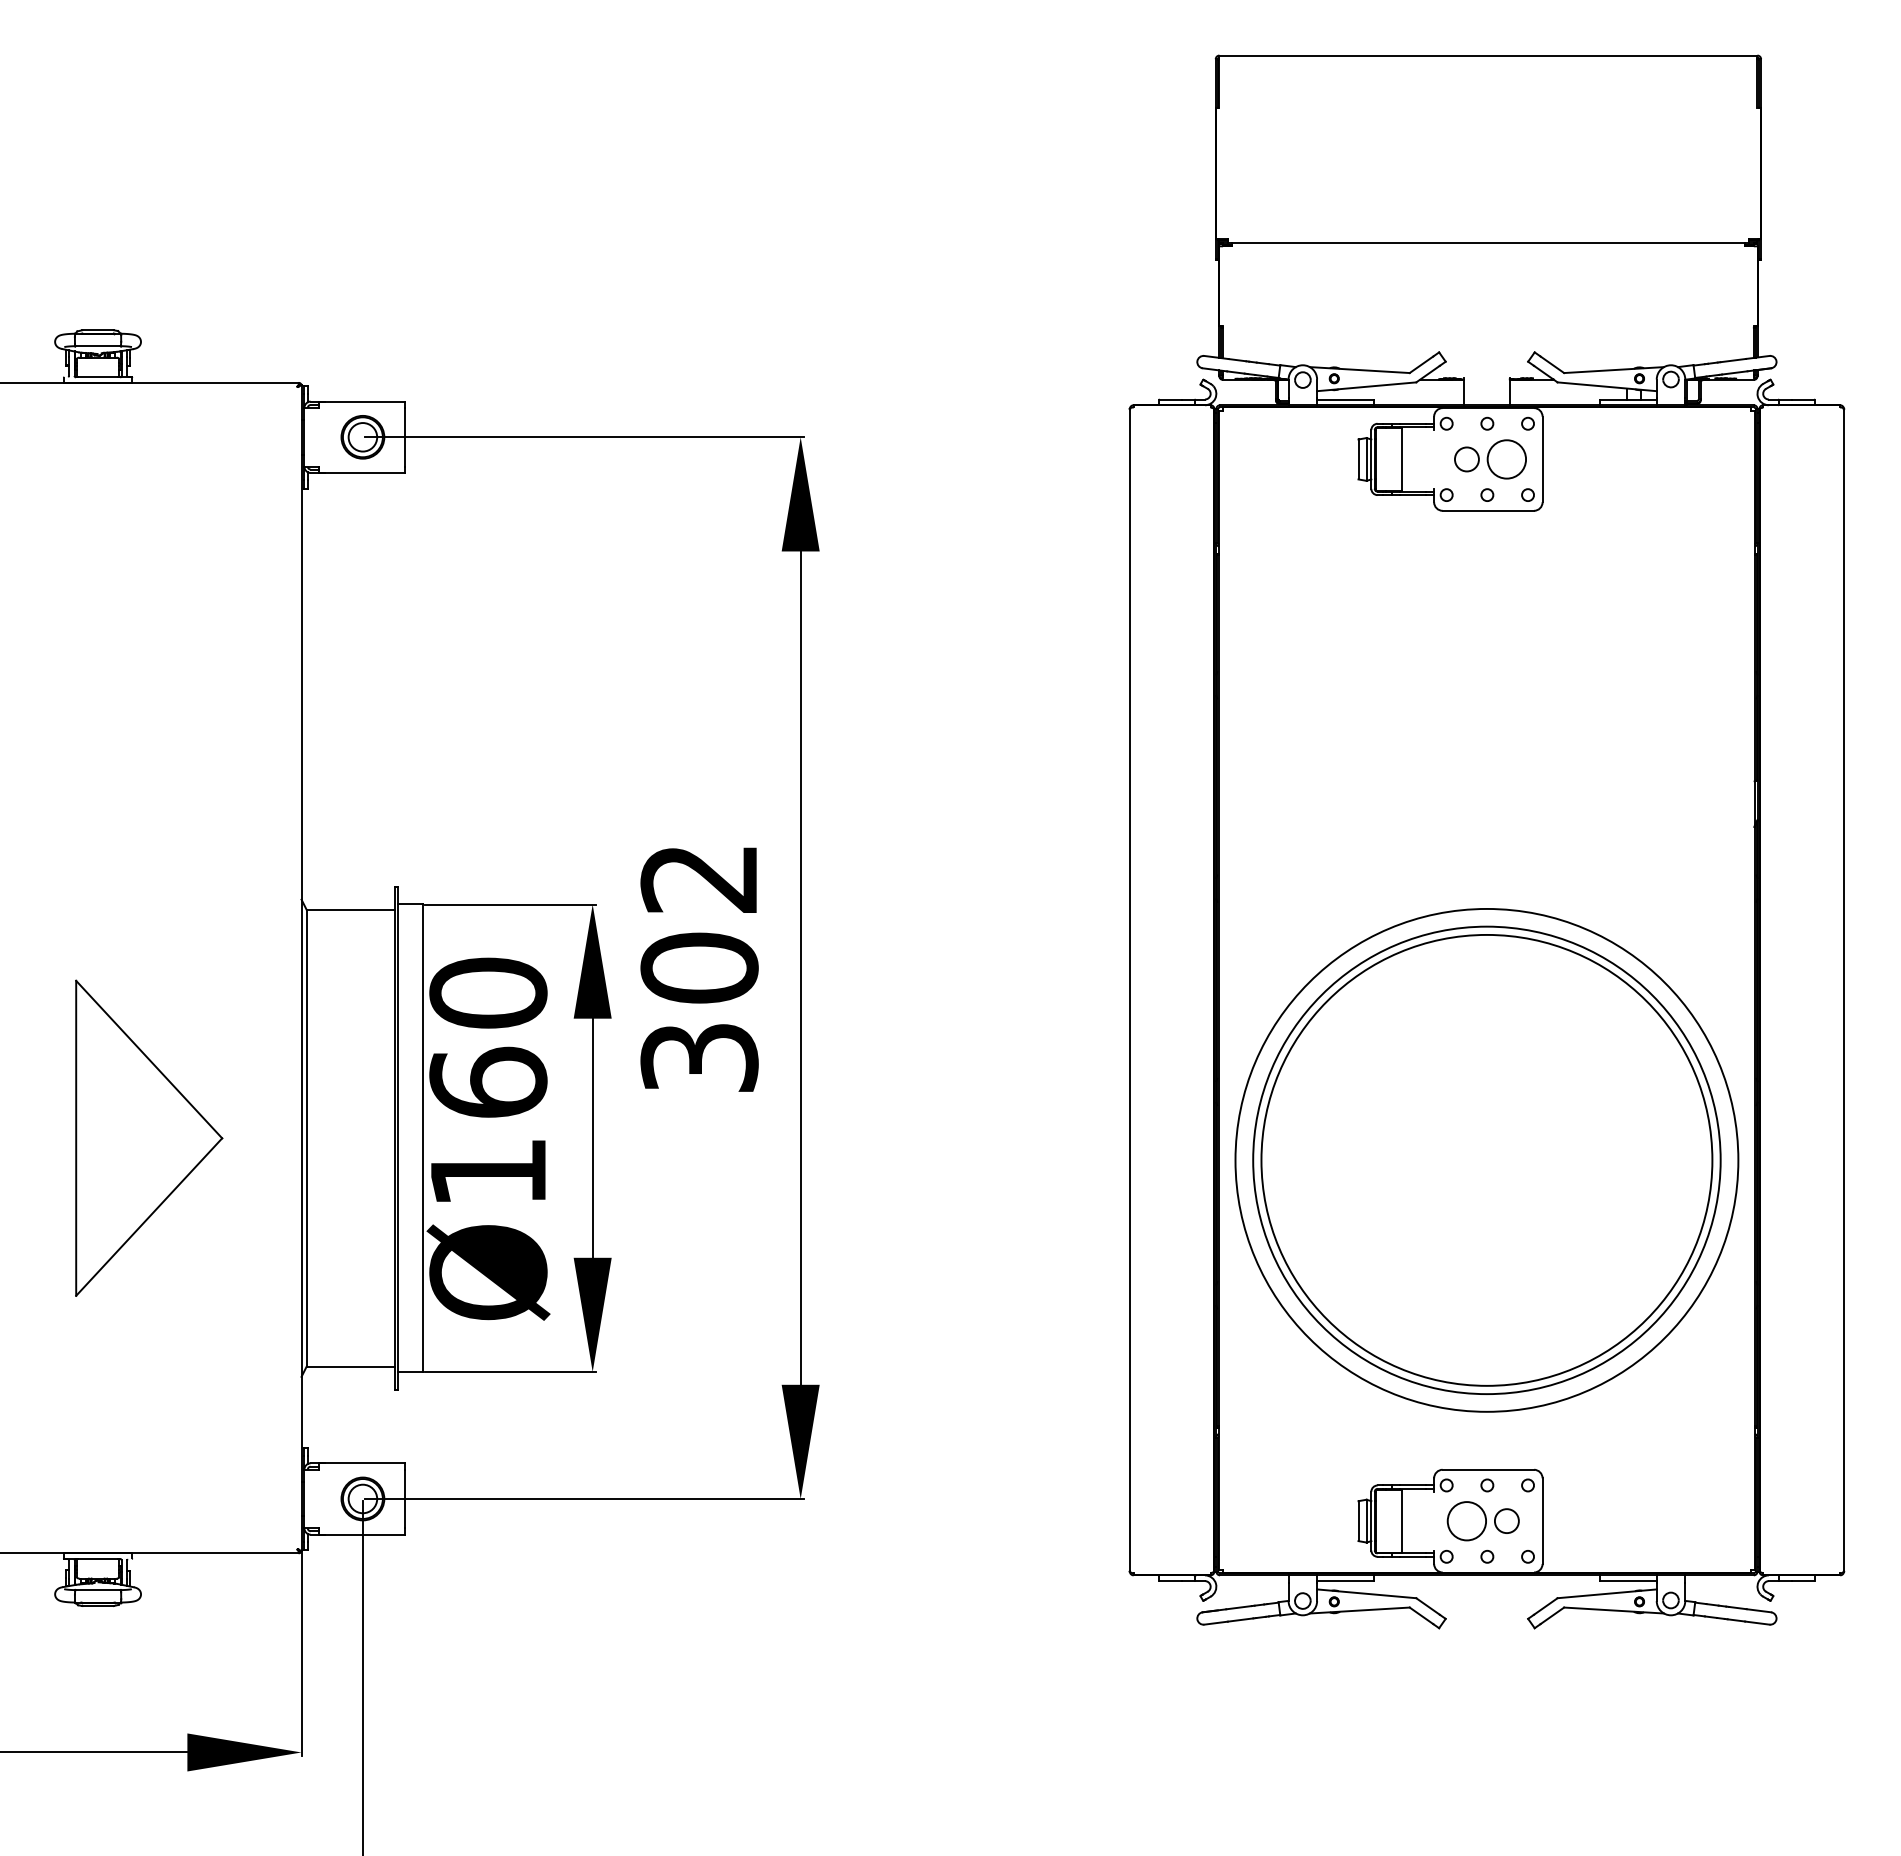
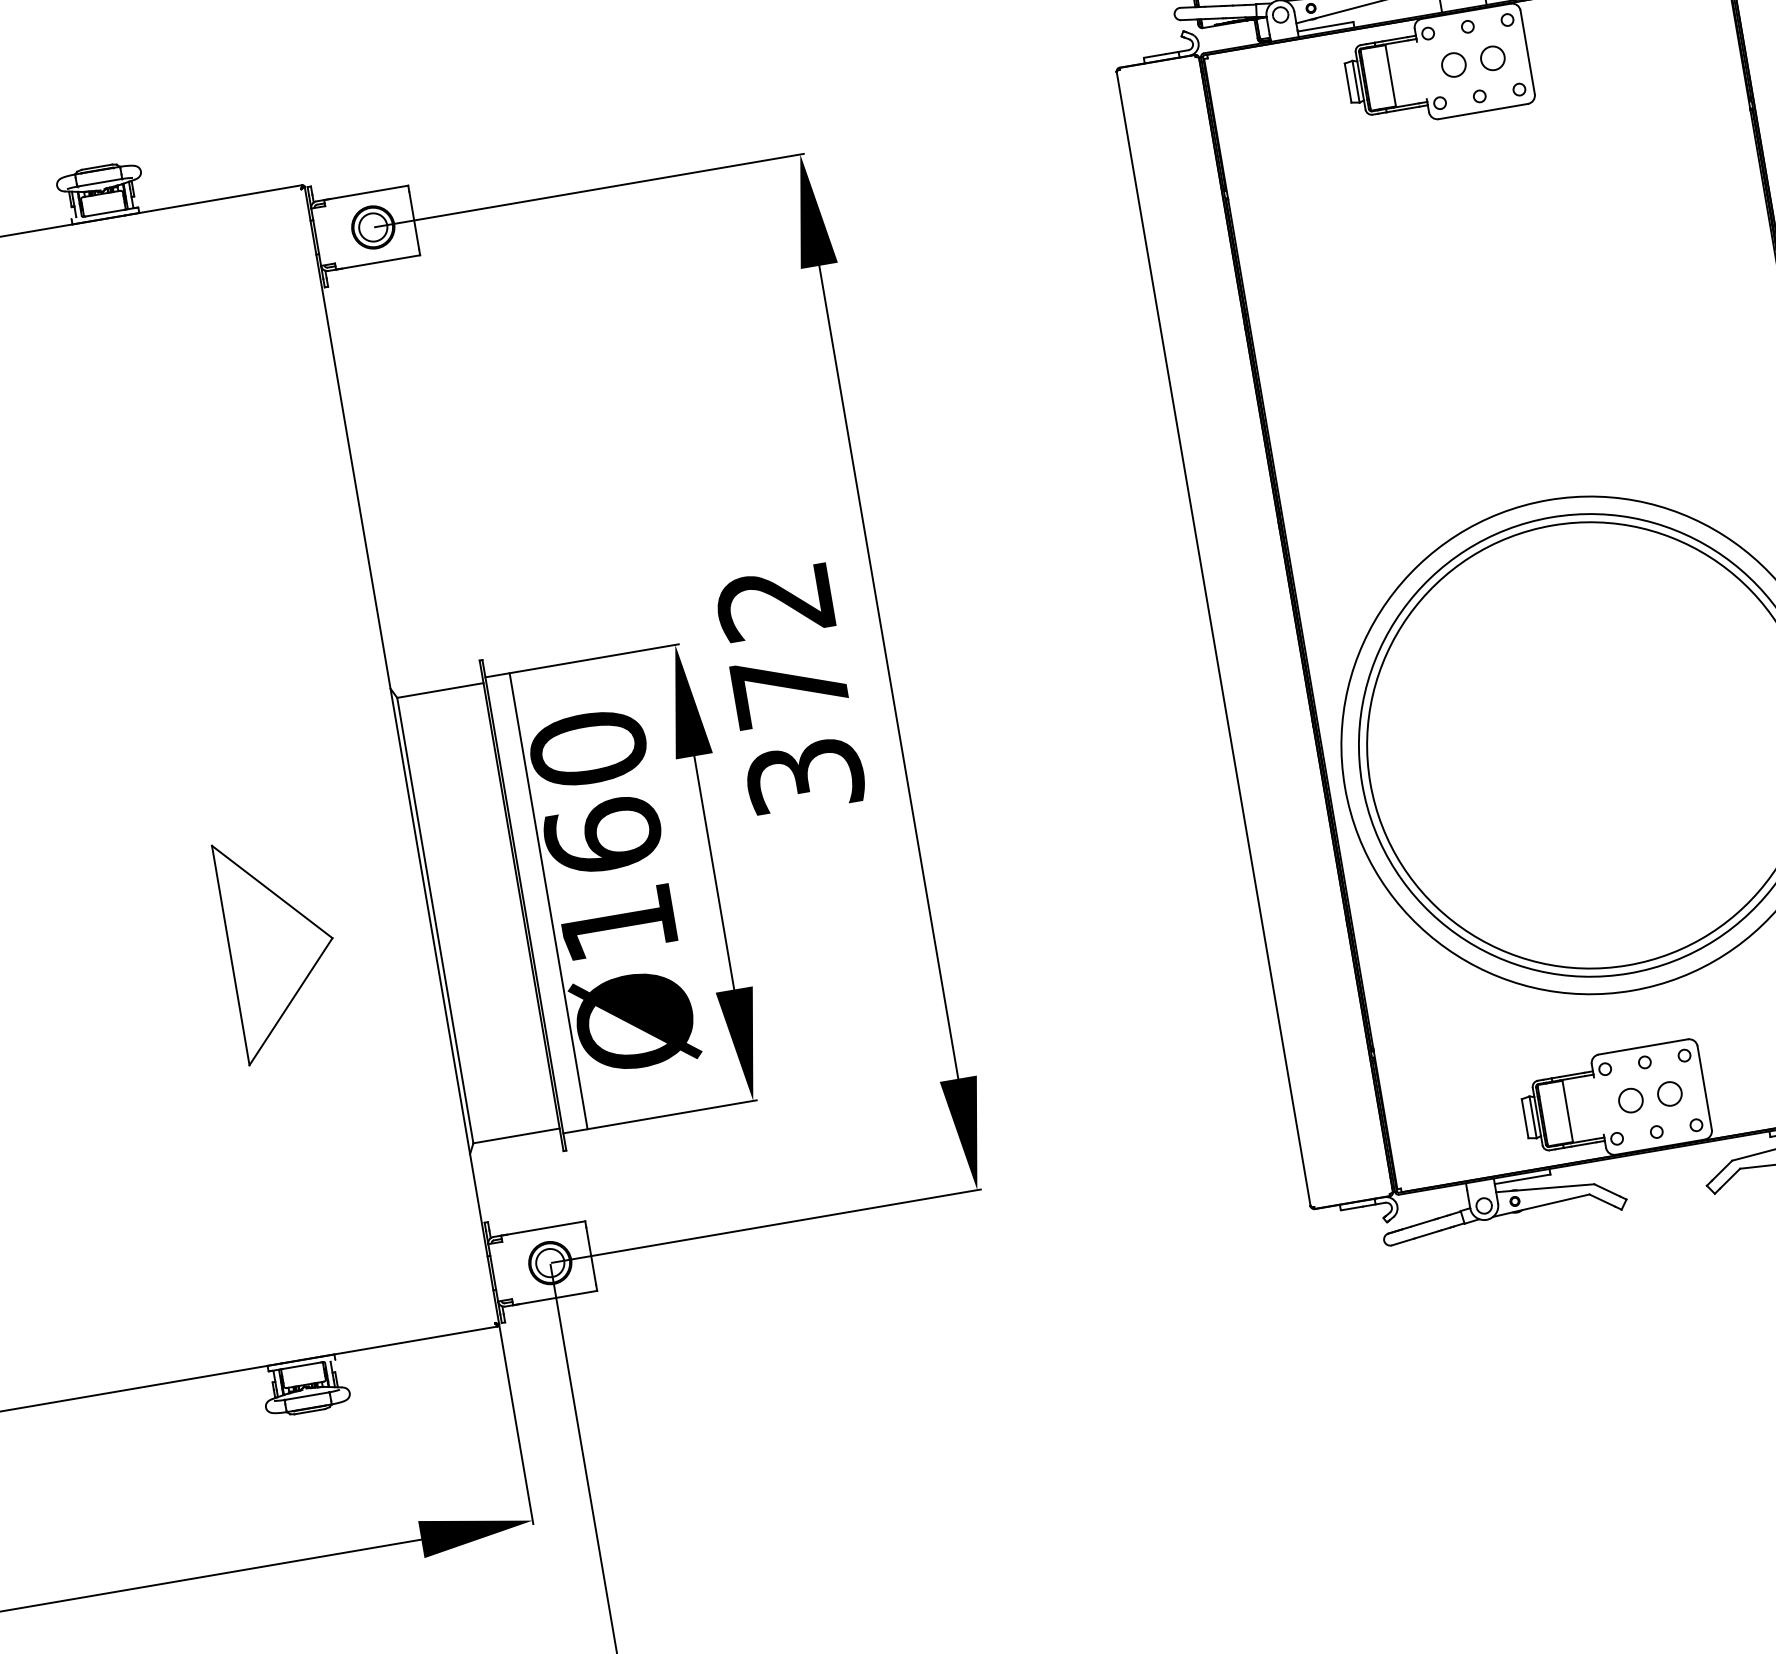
circle: (1506, 459) -> (1492, 58), size x0.62
text: (699, 967) -> (790, 688), 302 -> 372
part: (148, 1137) -> (280, 946), size x0.71
circle: (1466, 1520) -> (1630, 1100), size x0.62

